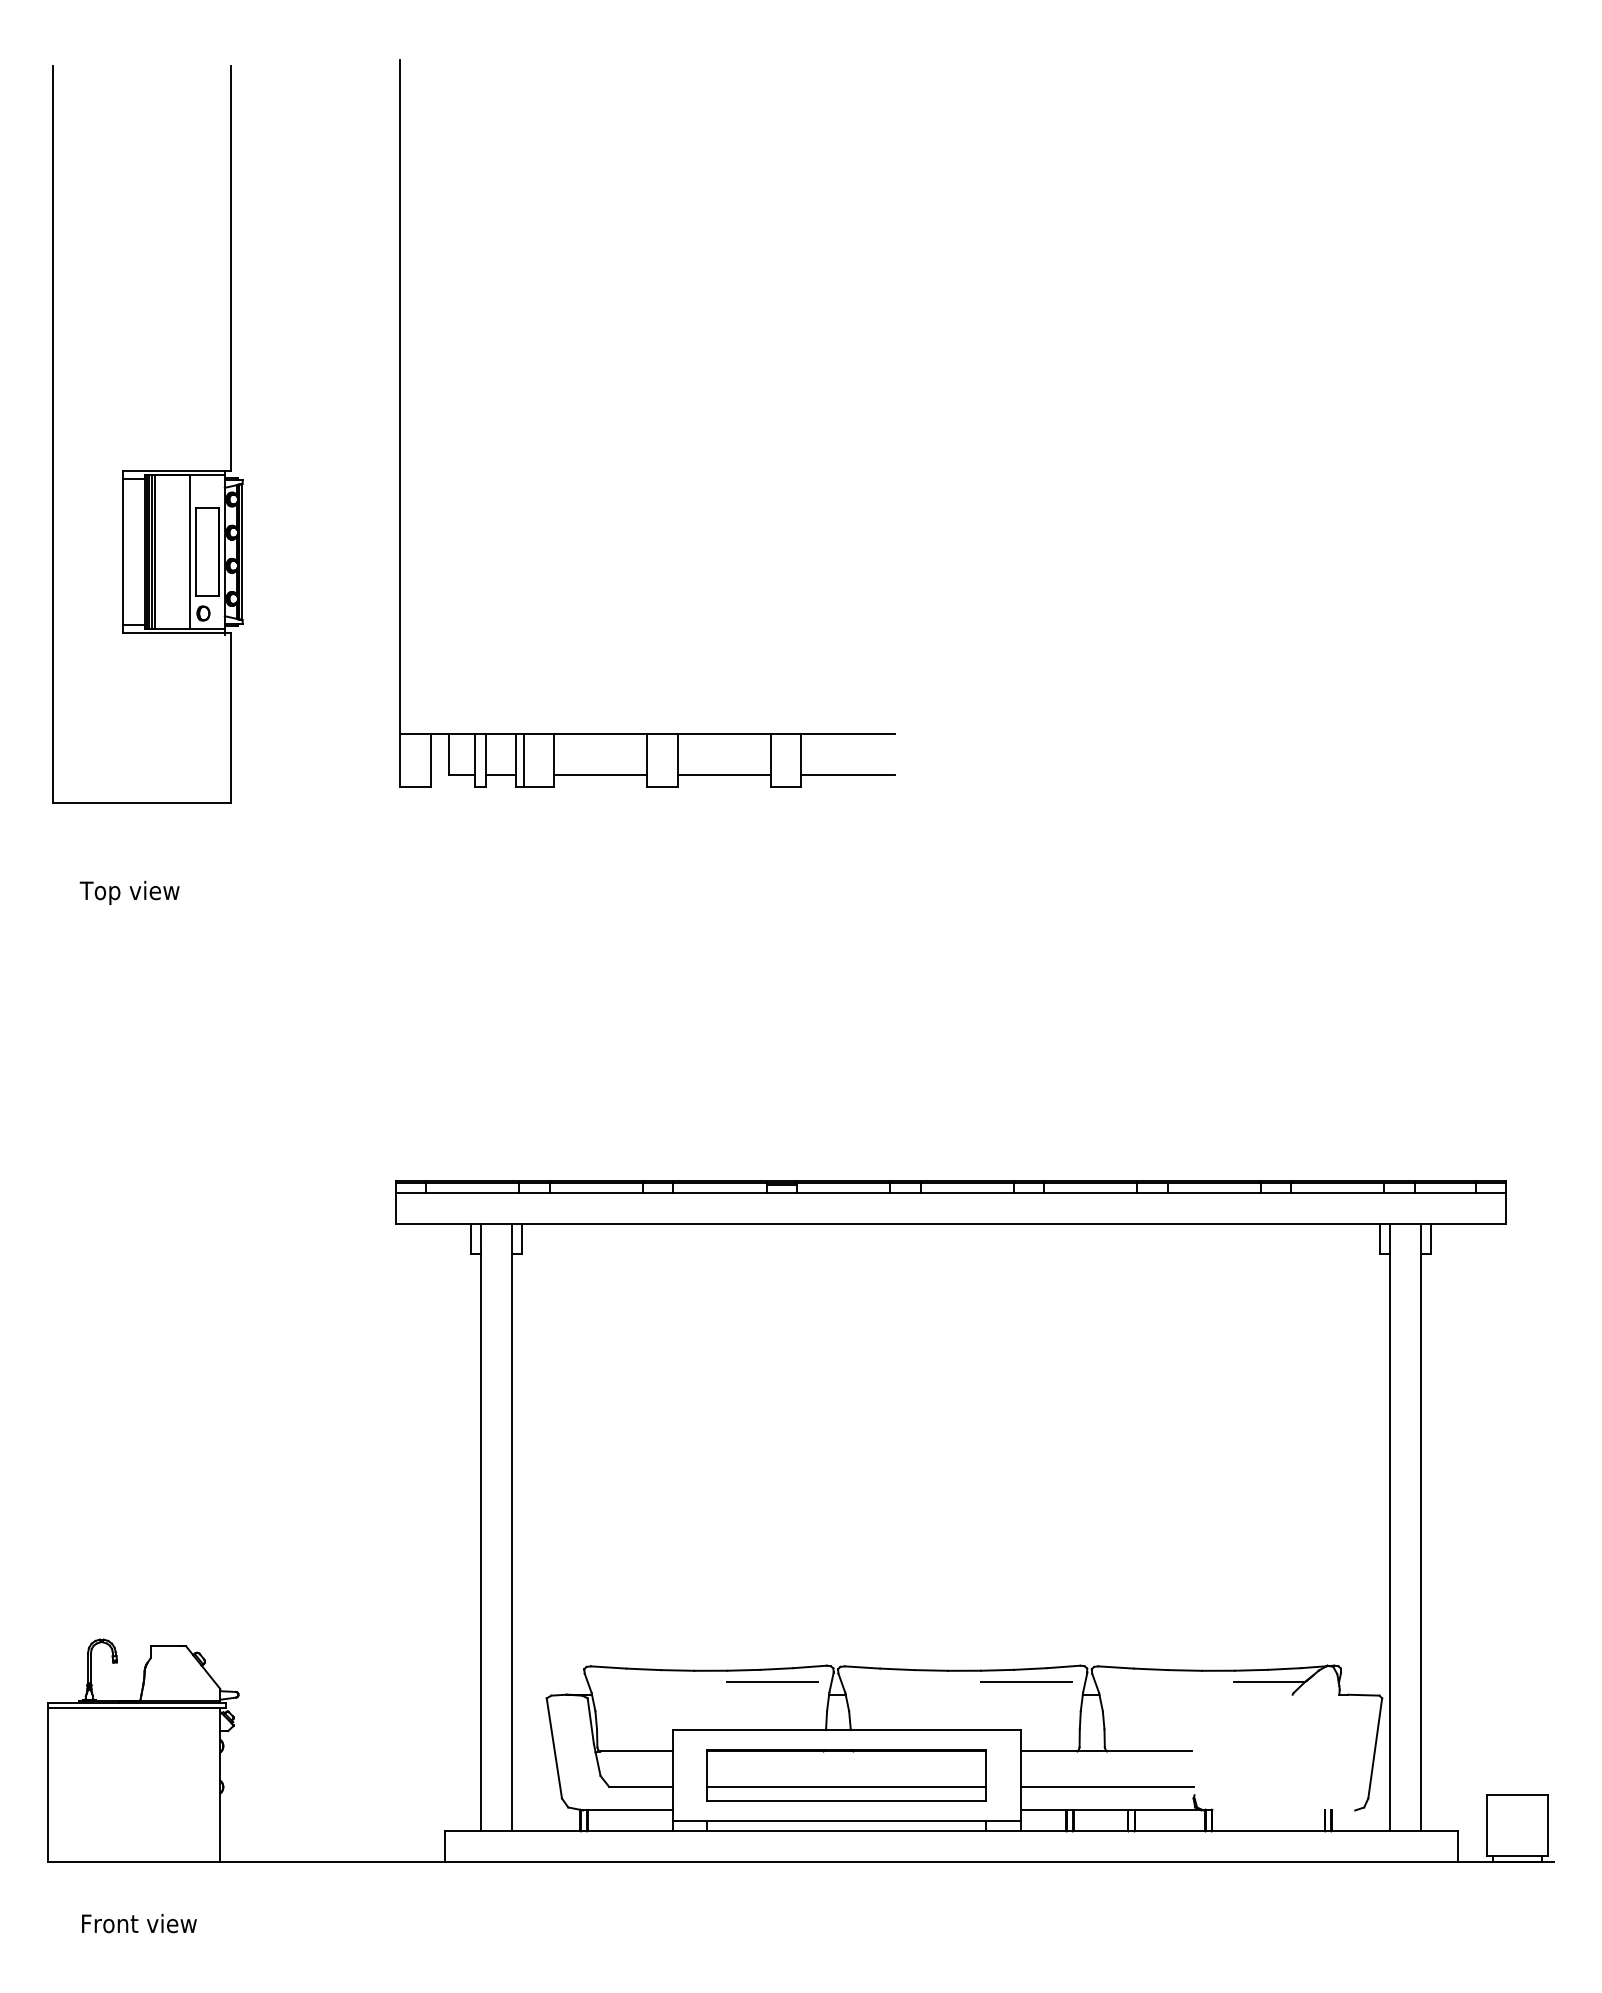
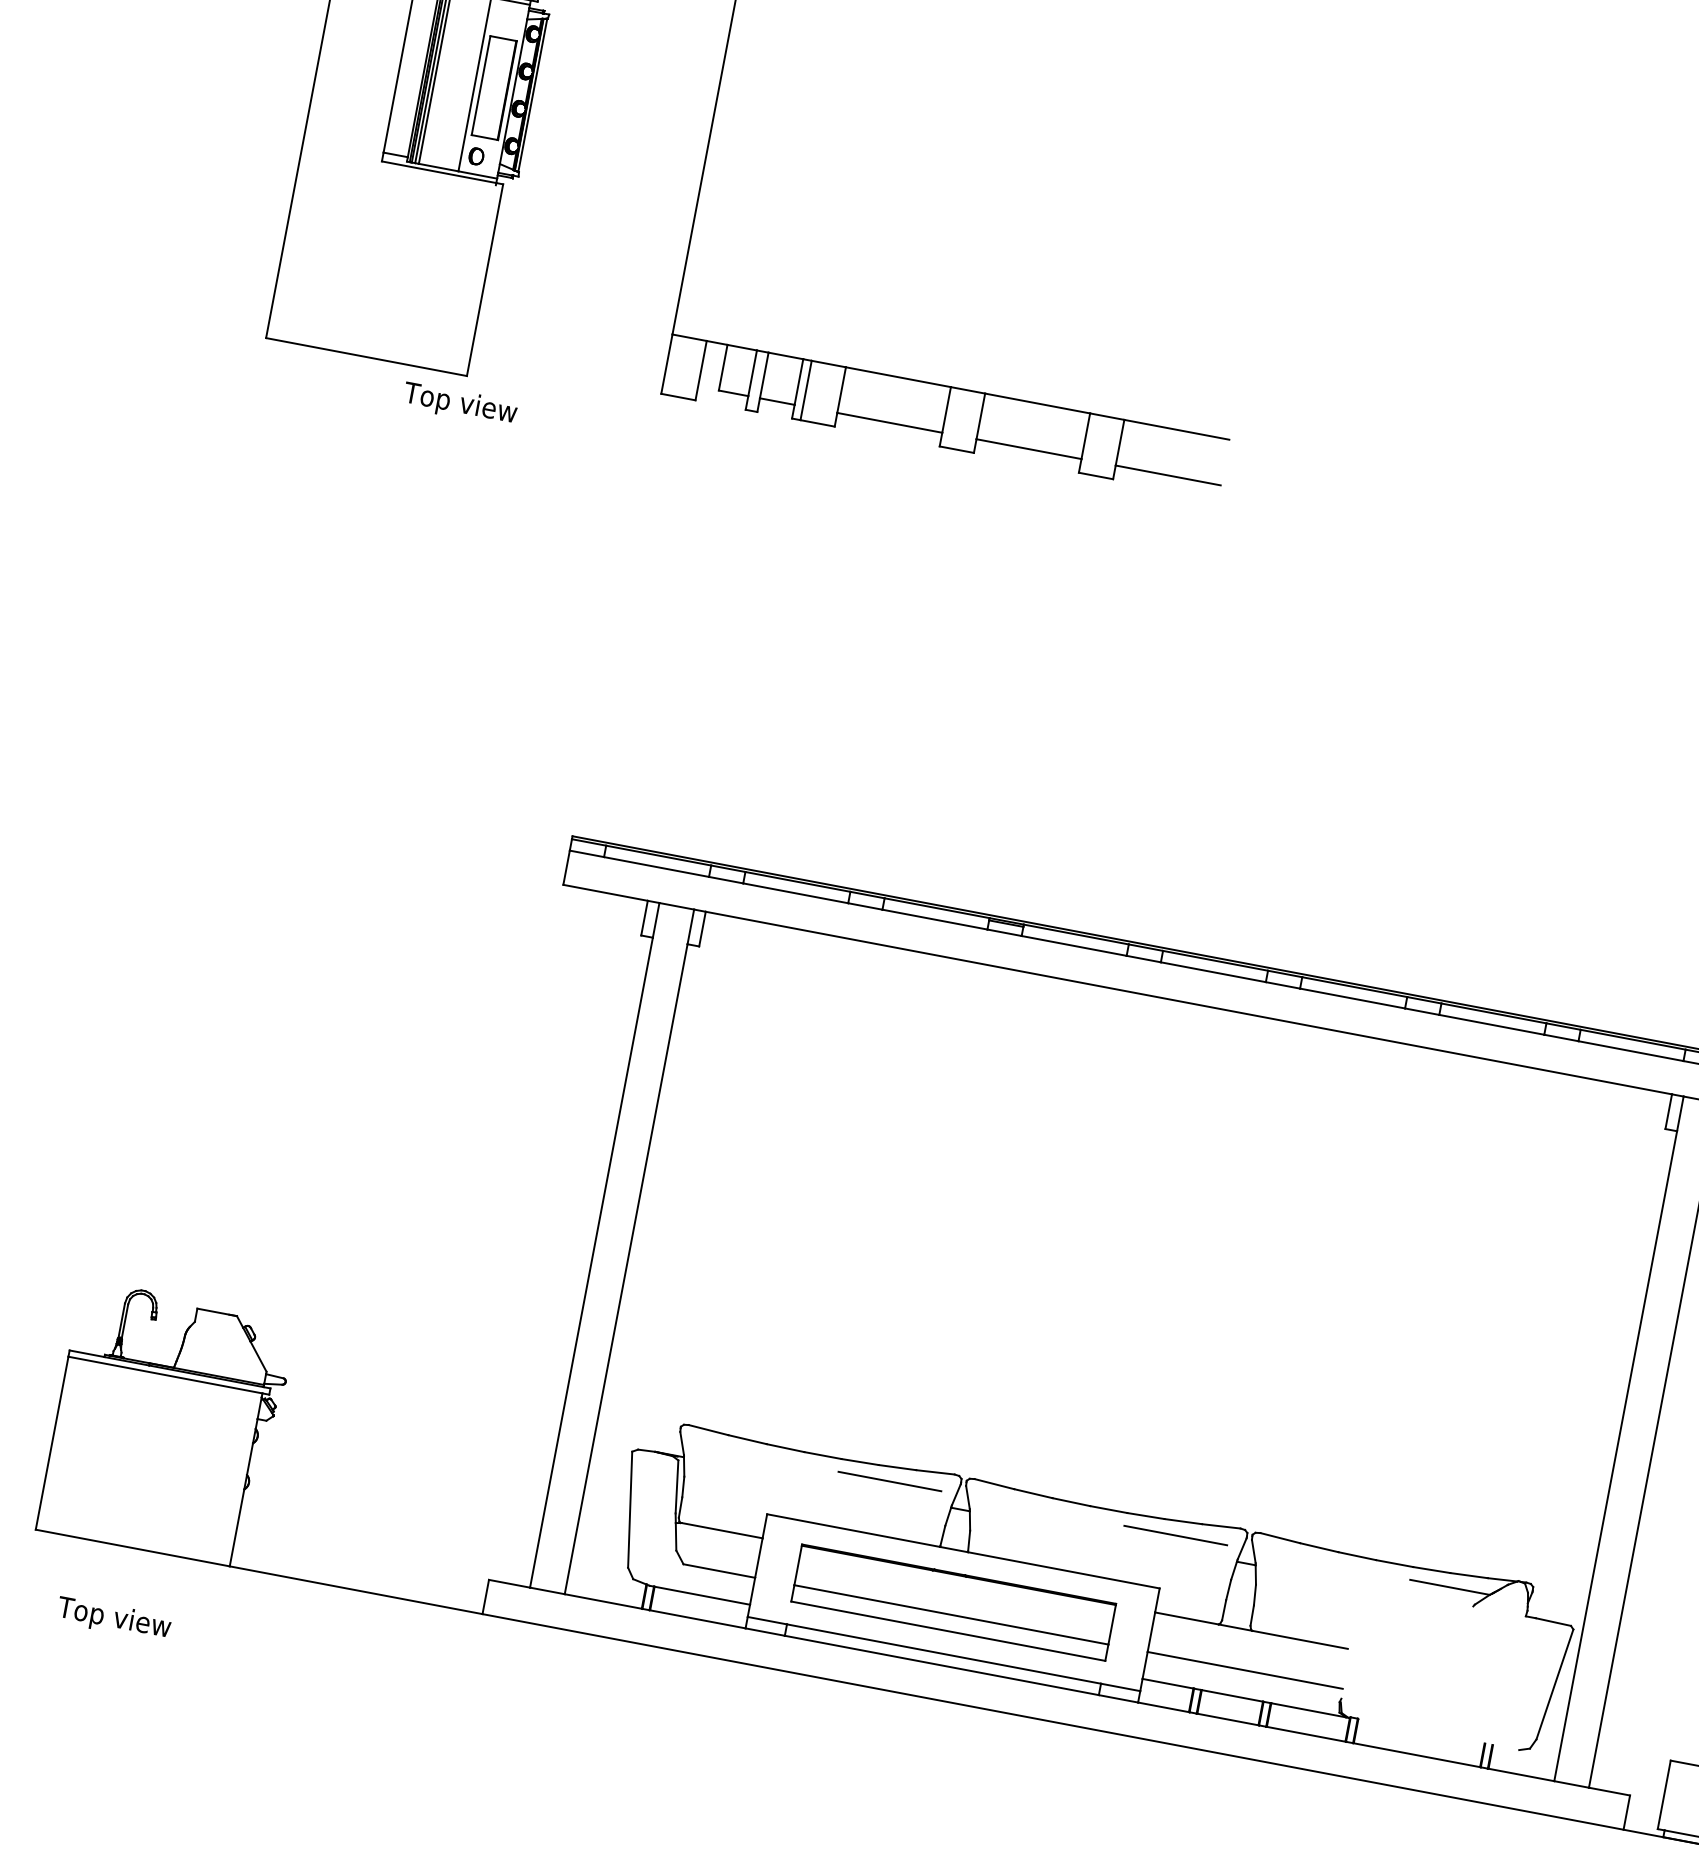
text: (129, 892) -> (460, 404), moved
text: (137, 1925) -> (122, 1620), Front view -> Top view

